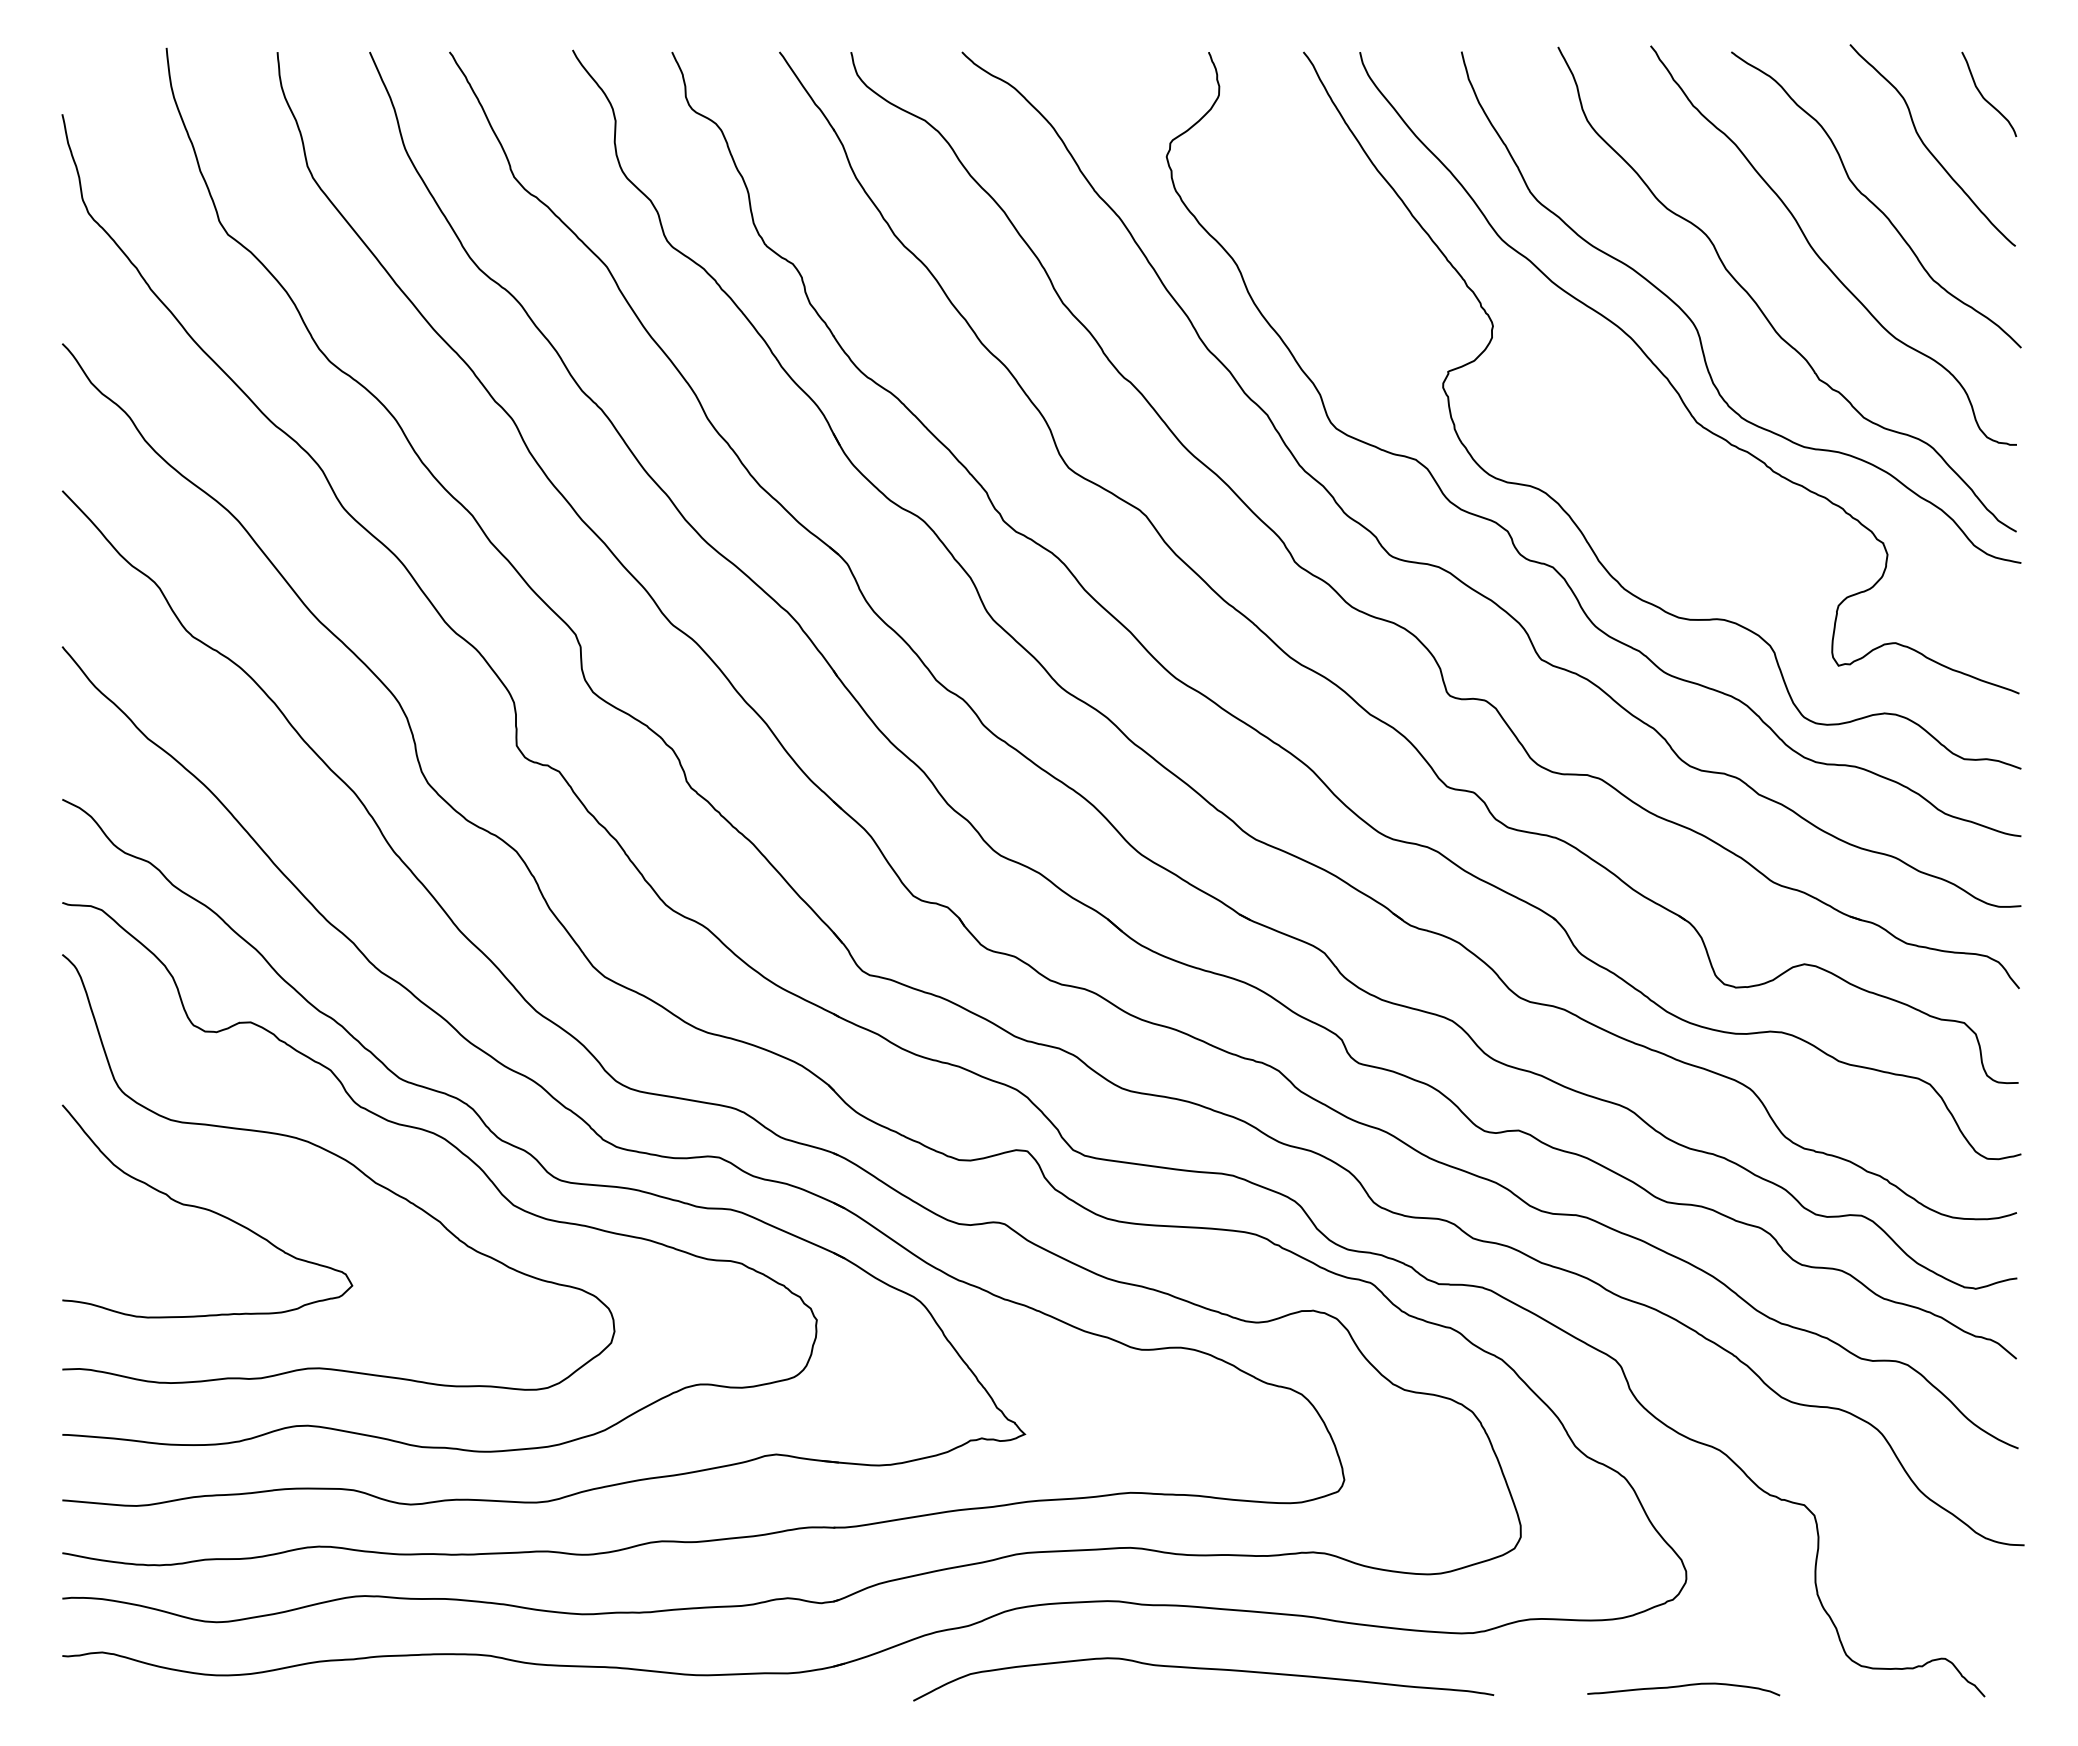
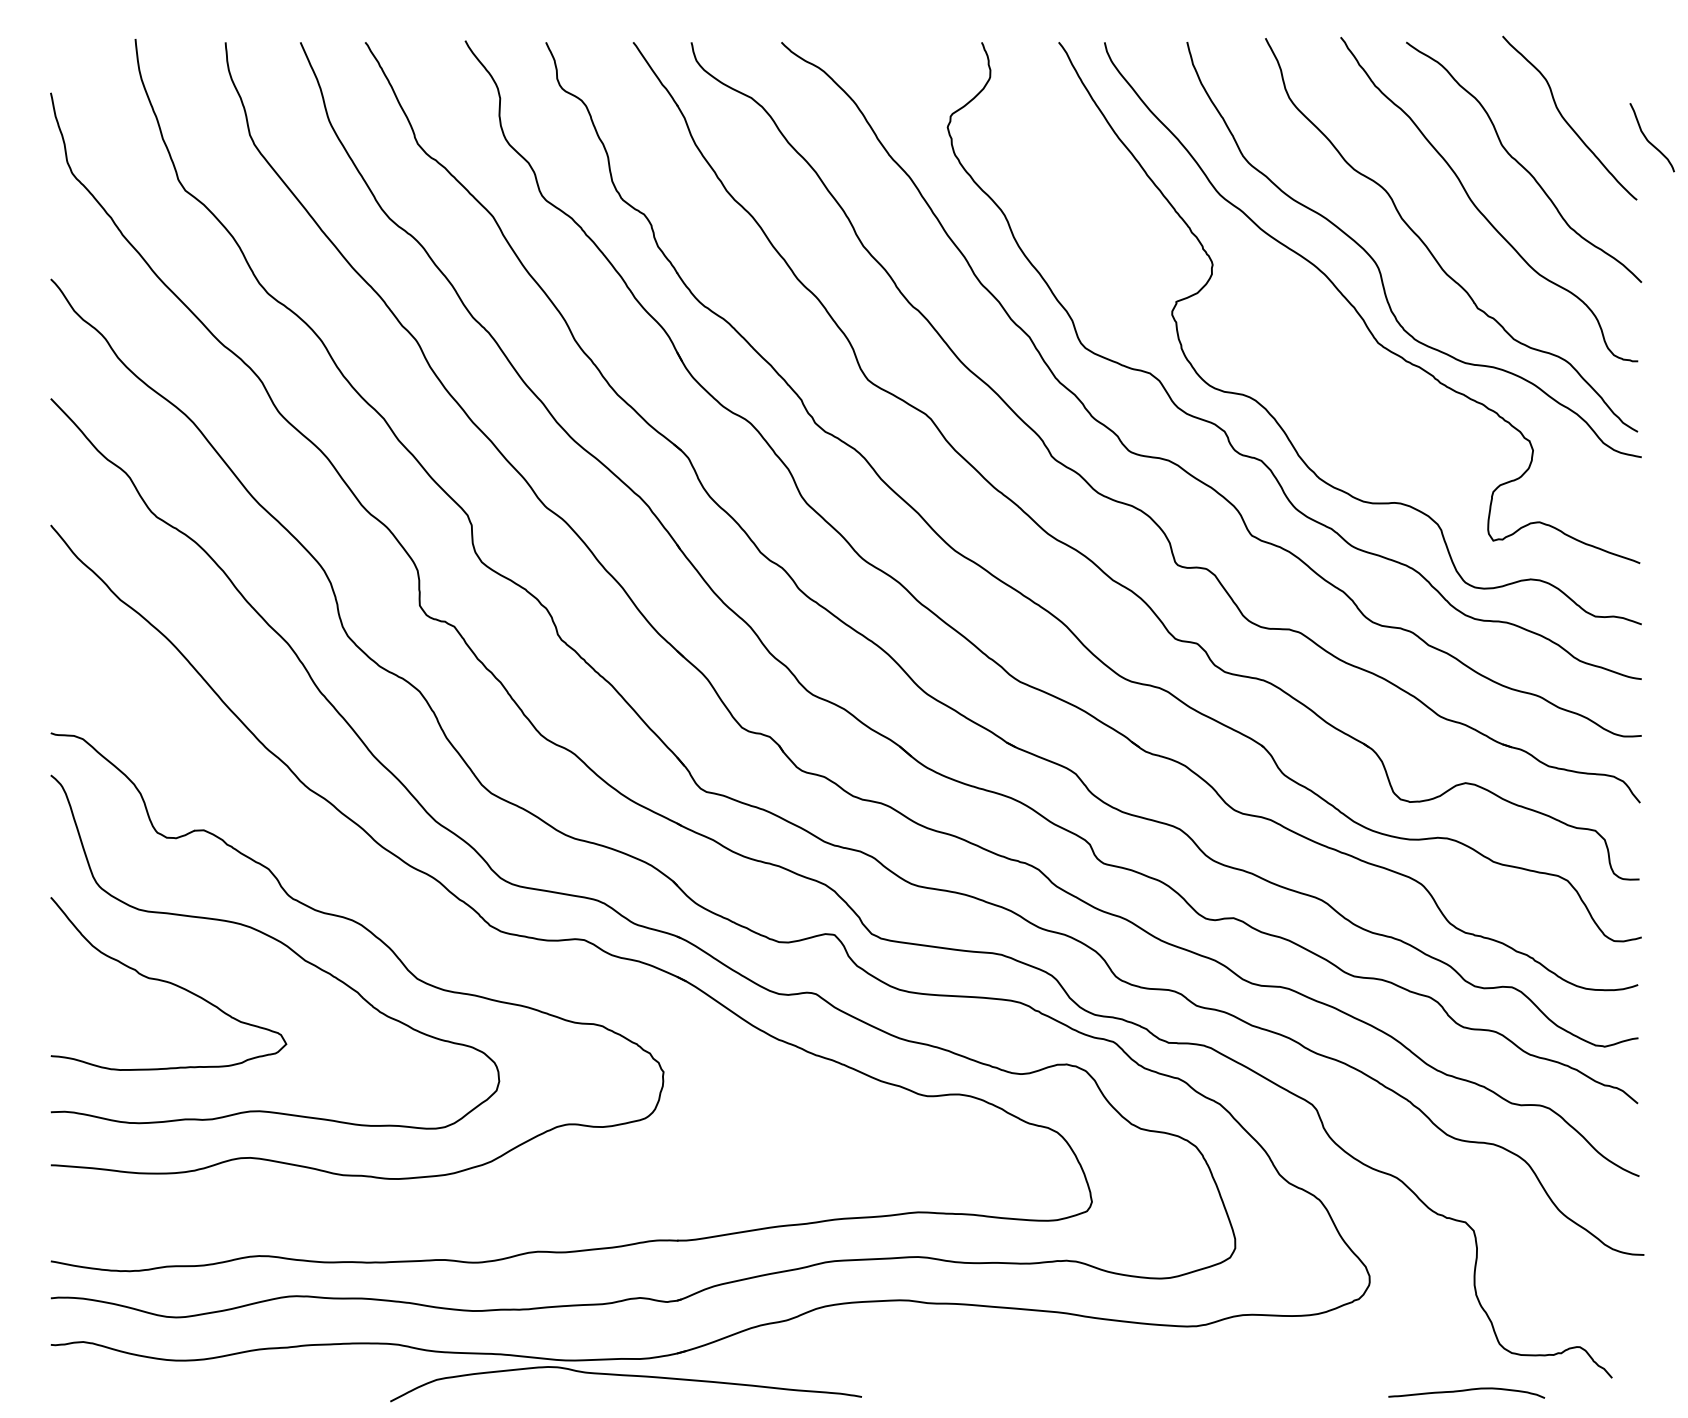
curve: (1985, 98) -> (1649, 140), moved
part: (537, 1159) -> (436, 941), removed
curve: (1203, 1669) -> (625, 1376), moved
curve: (1683, 1686) -> (1466, 1390), moved

